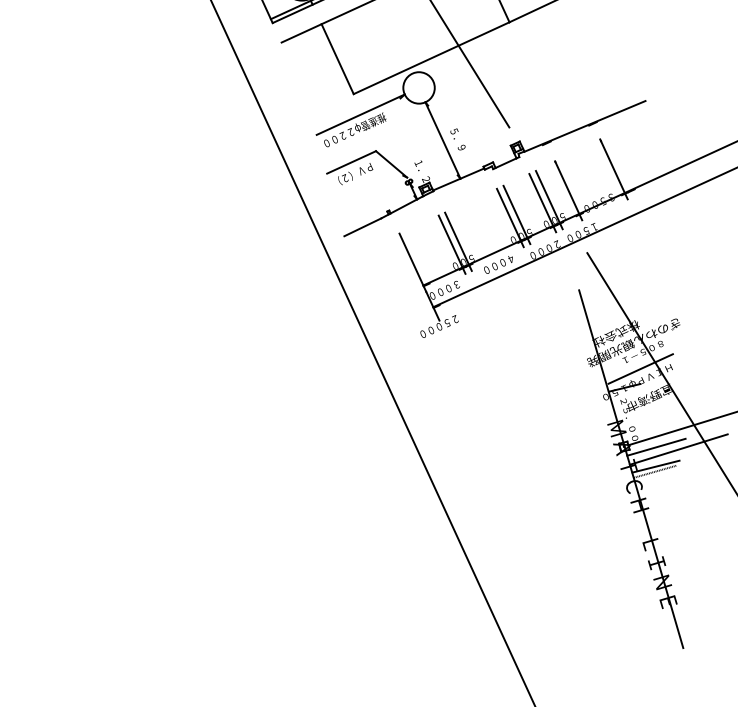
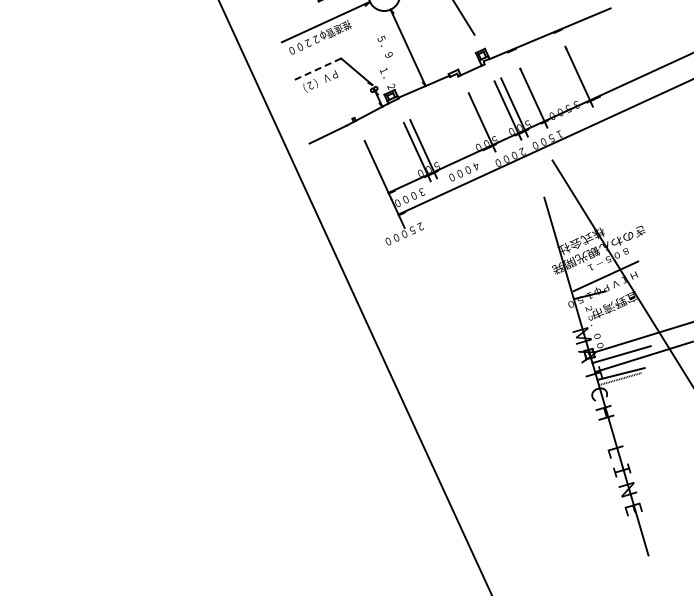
text: (457, 139) -> (384, 46), moved
line: (351, 162) -> (316, 69), solid -> dashed
line: (509, 217) -> (474, 124), removed

